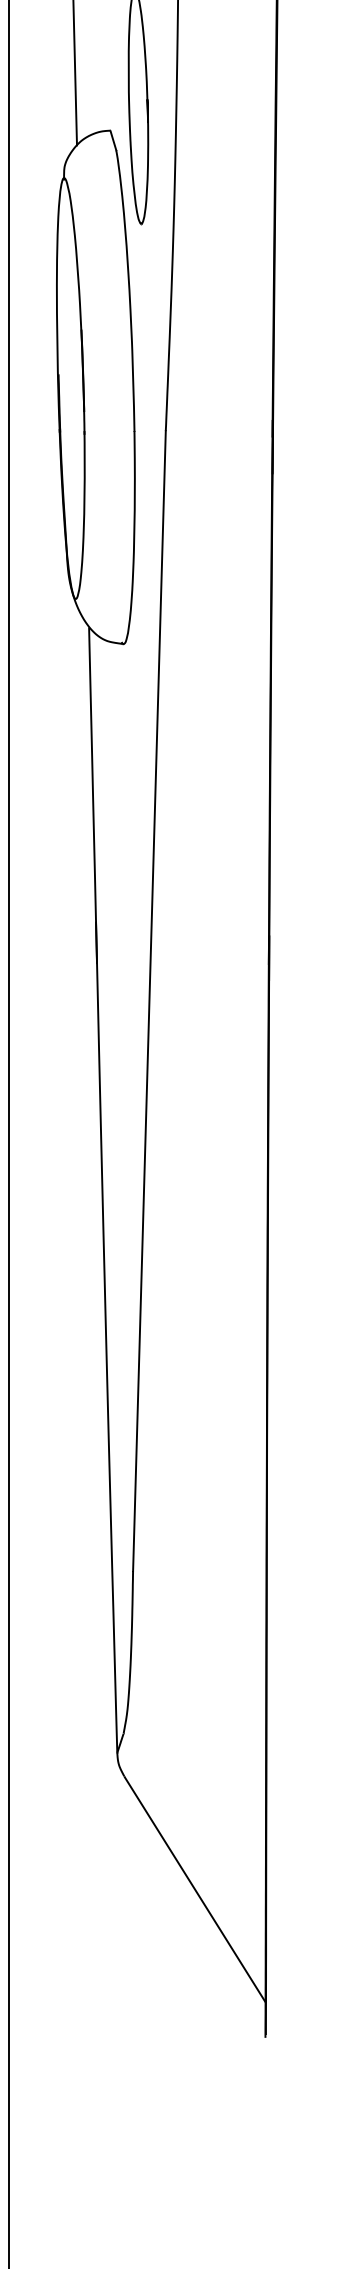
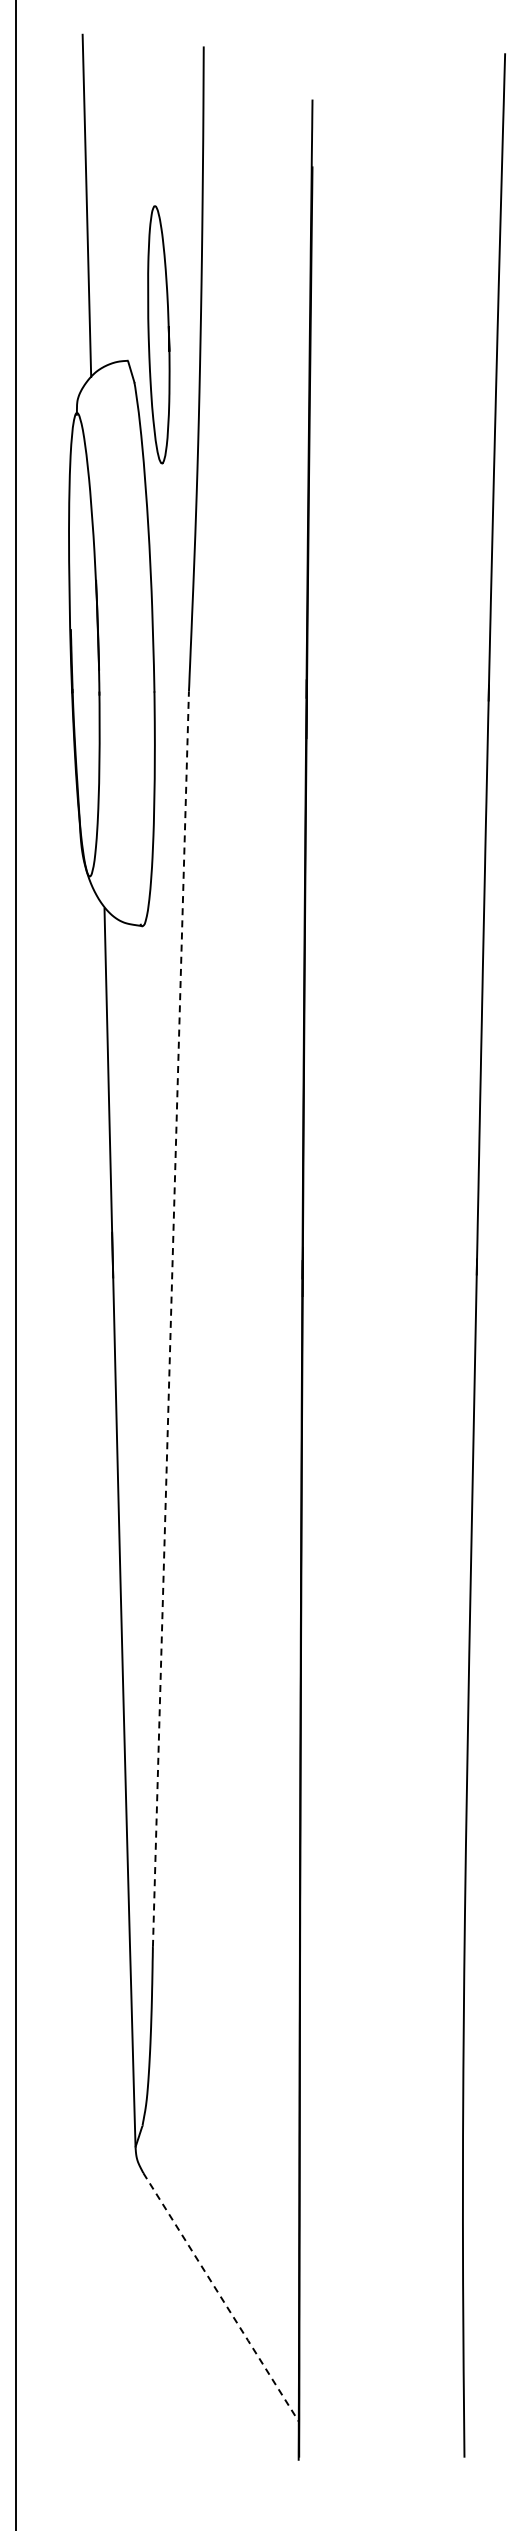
line: (149, 1001) -> (170, 1319), solid -> dashed
line: (195, 1890) -> (221, 2298), solid -> dashed

